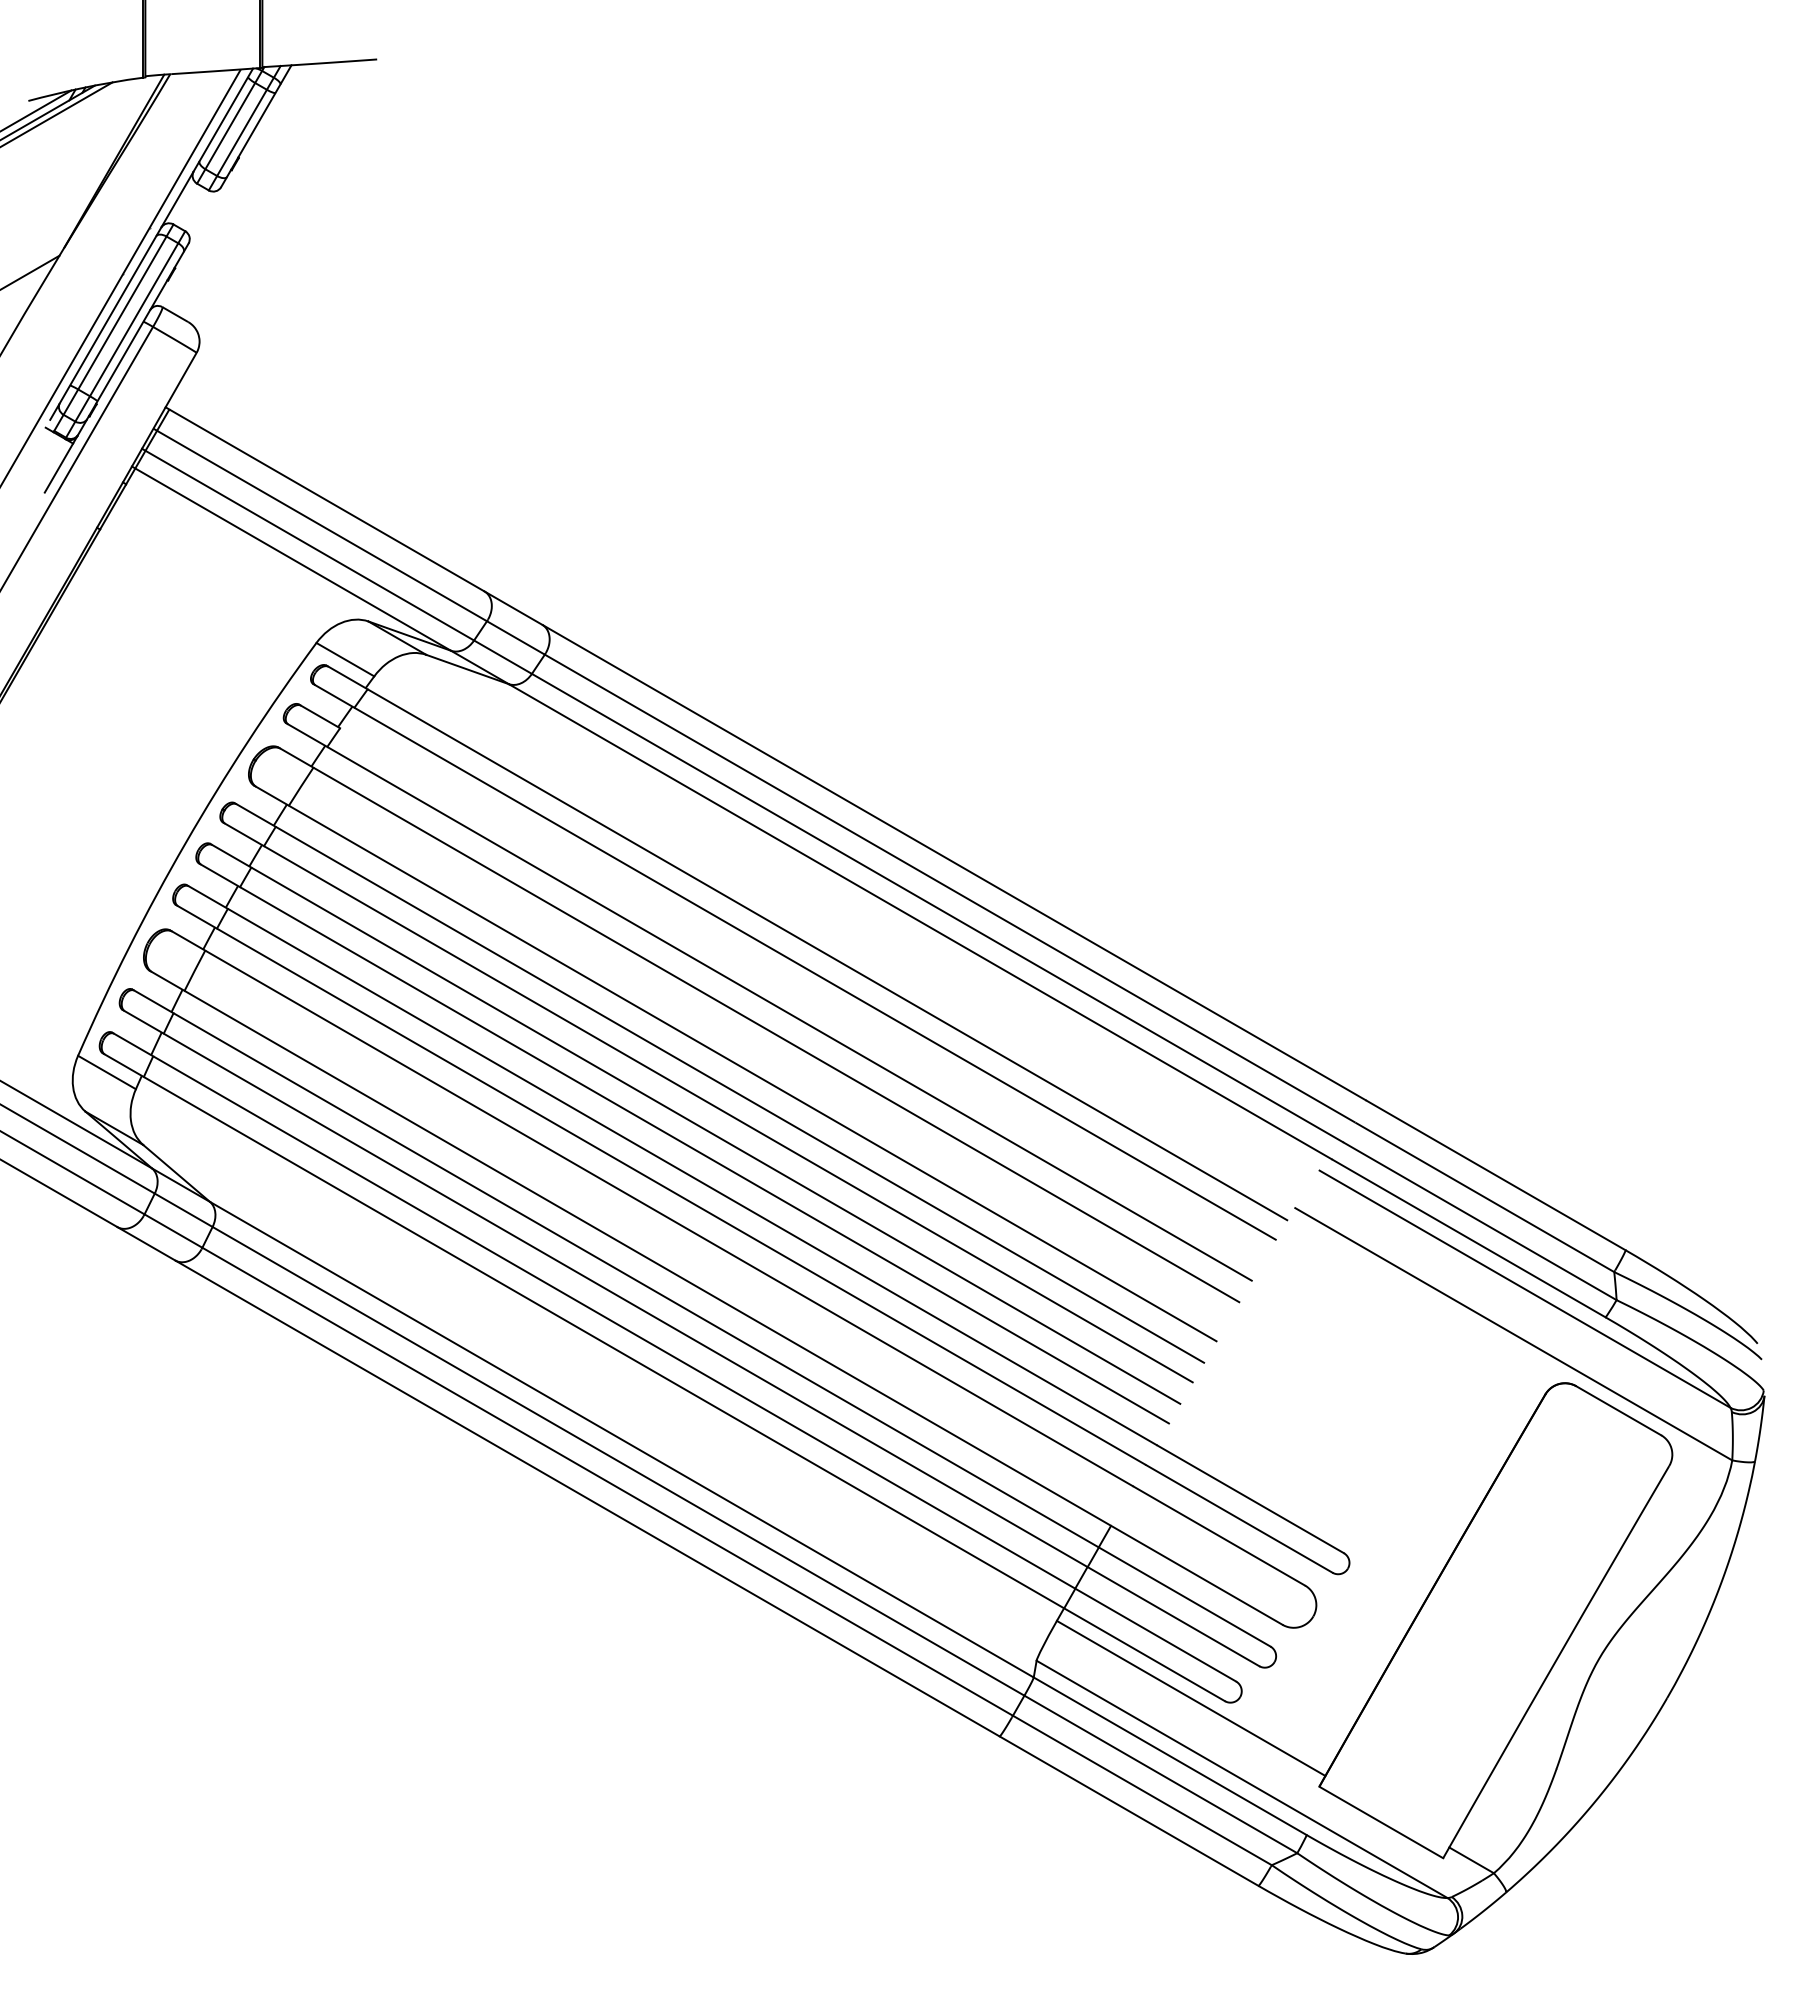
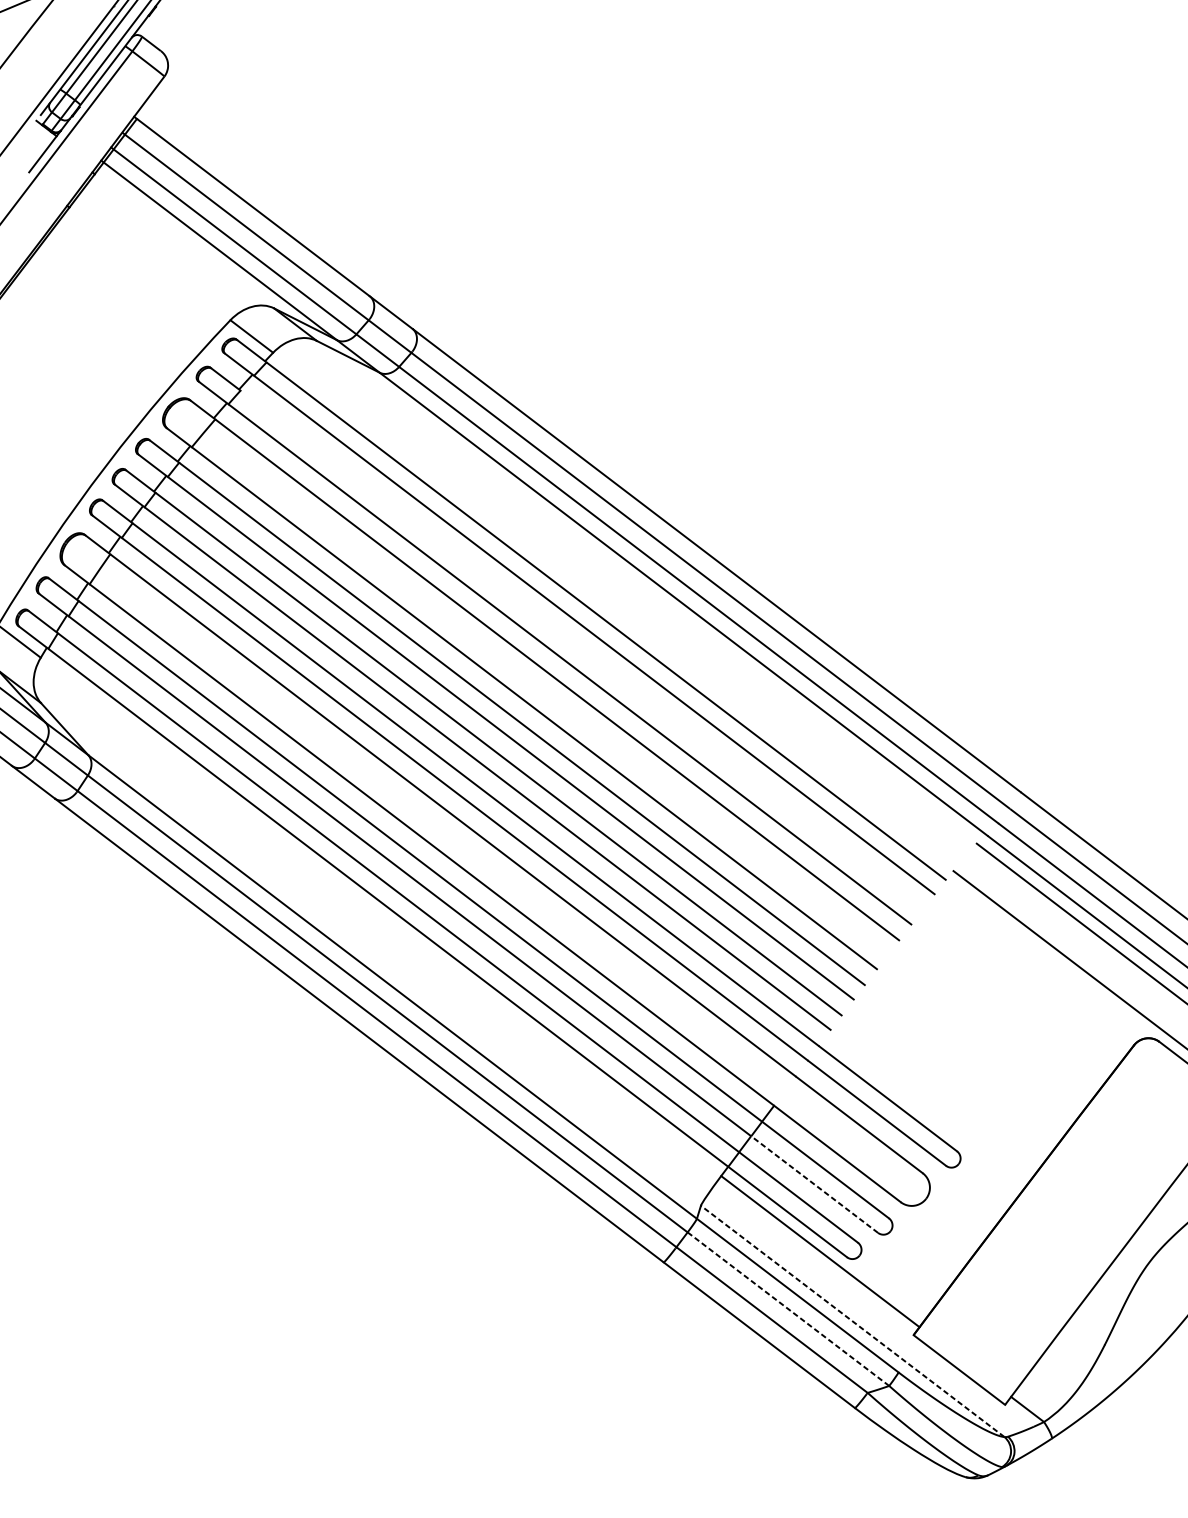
line: (1173, 1616) -> (814, 1184), solid -> dashed
line: (1160, 1774) -> (788, 1309), solid -> dashed
line: (1241, 1779) -> (852, 1321), solid -> dashed

